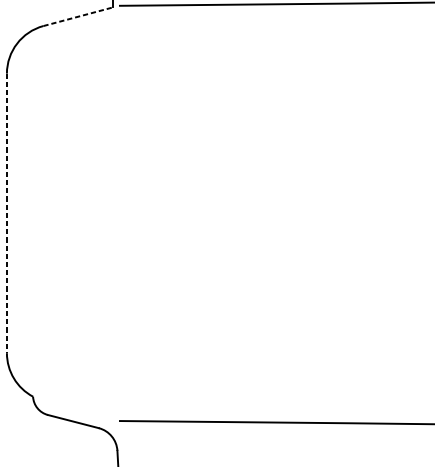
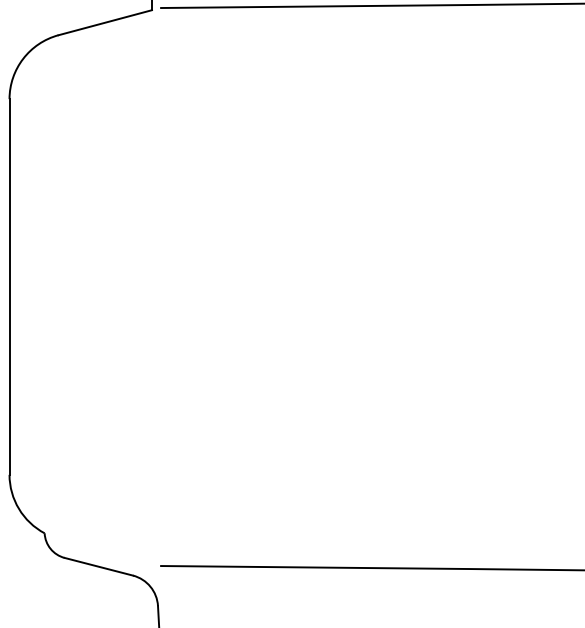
line: (78, 16) -> (105, 22), dashed -> solid
line: (6, 213) -> (9, 287), dashed -> solid

